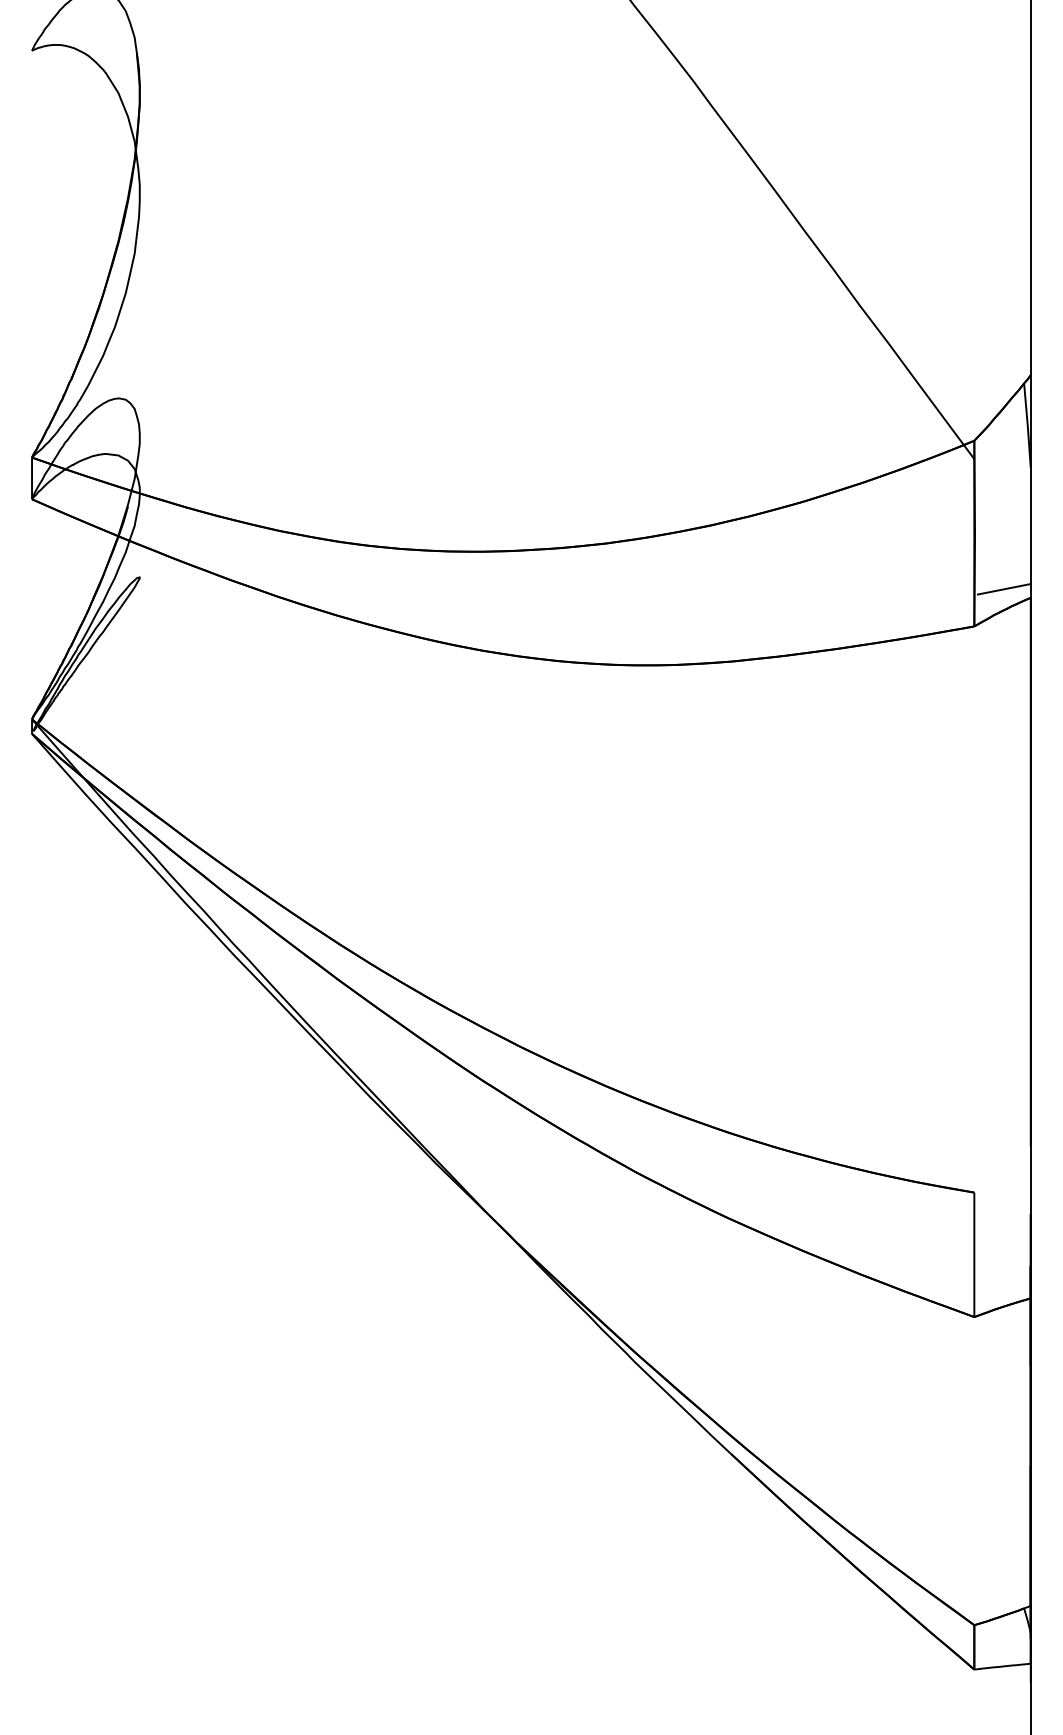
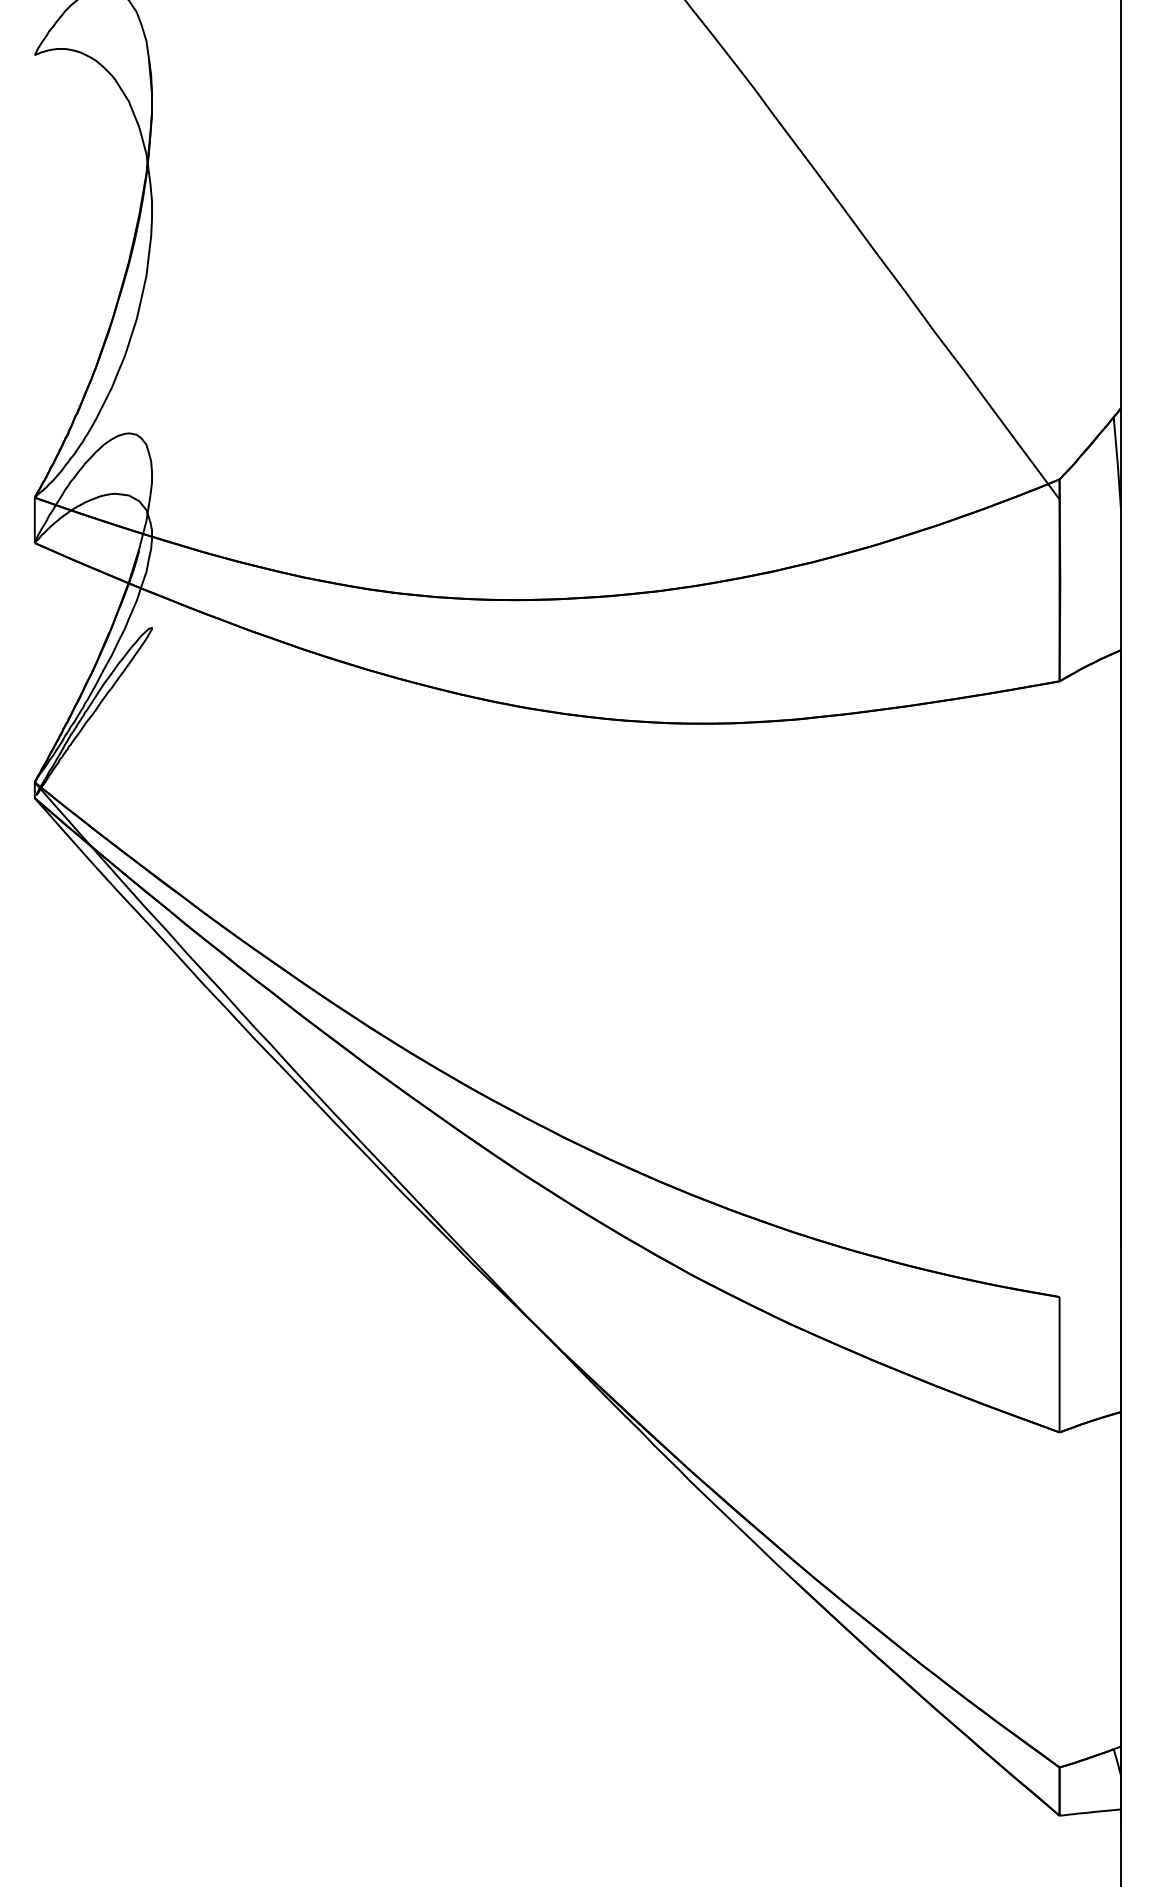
line: (1003, 588) -> (1091, 640), removed

